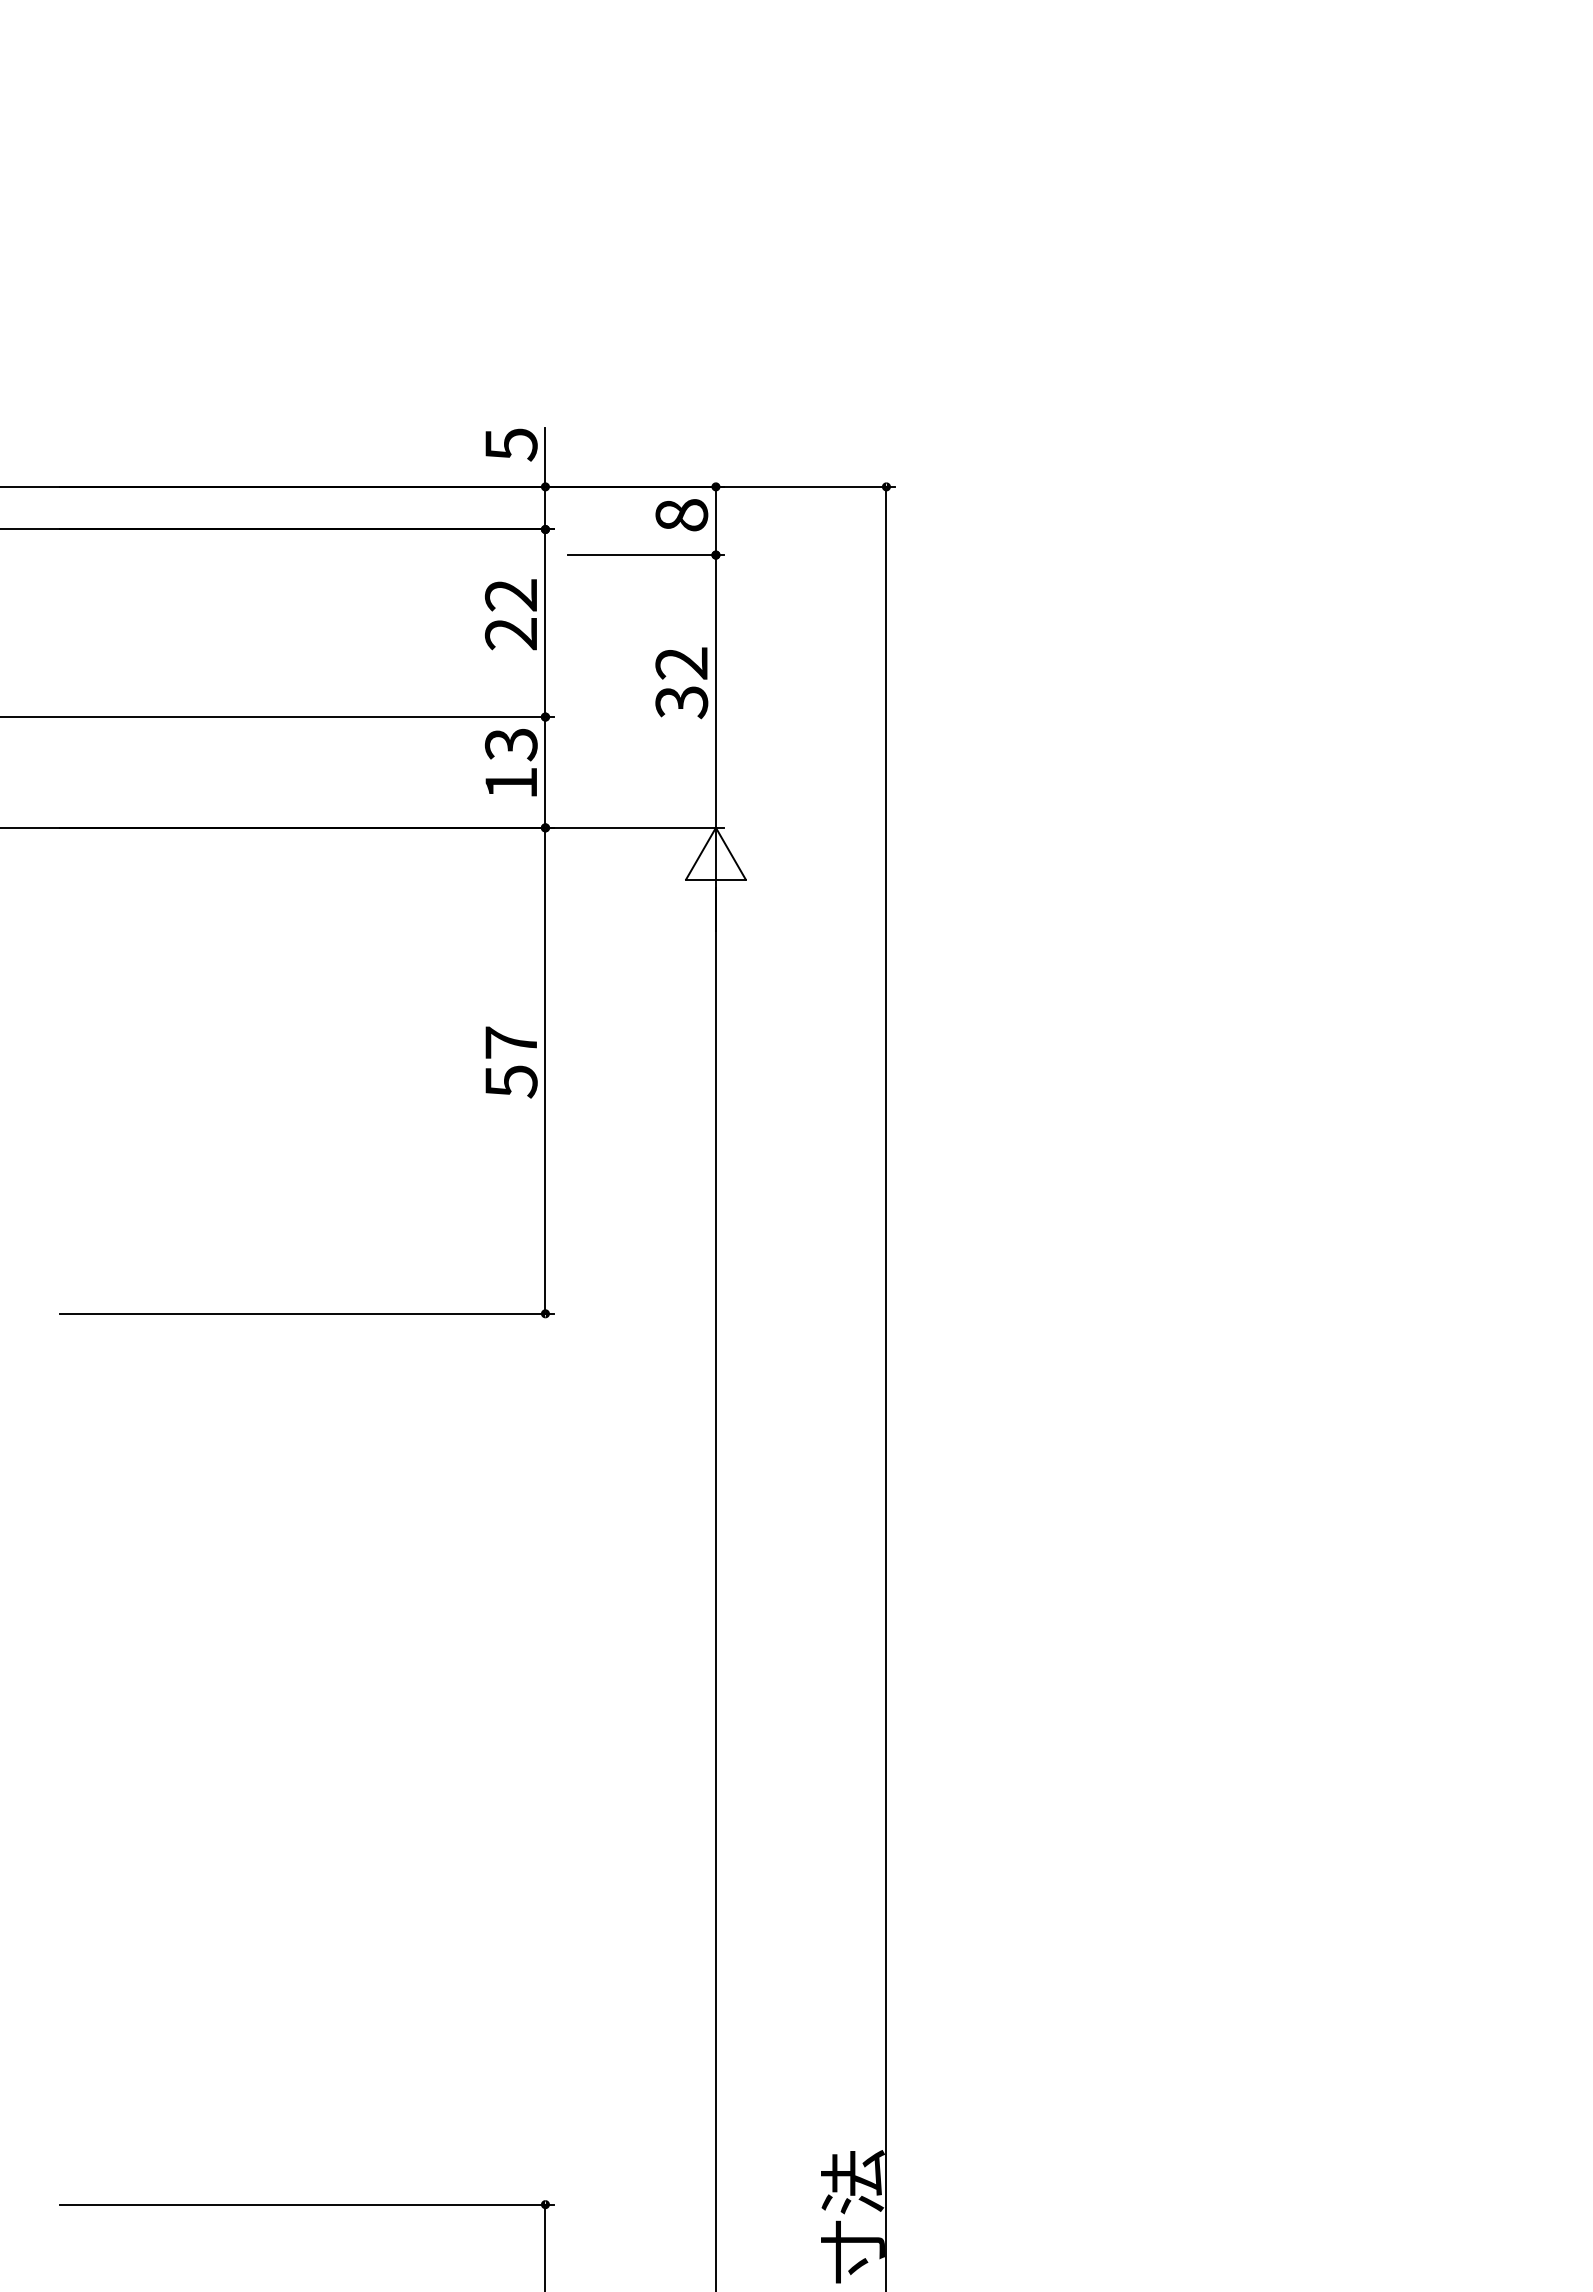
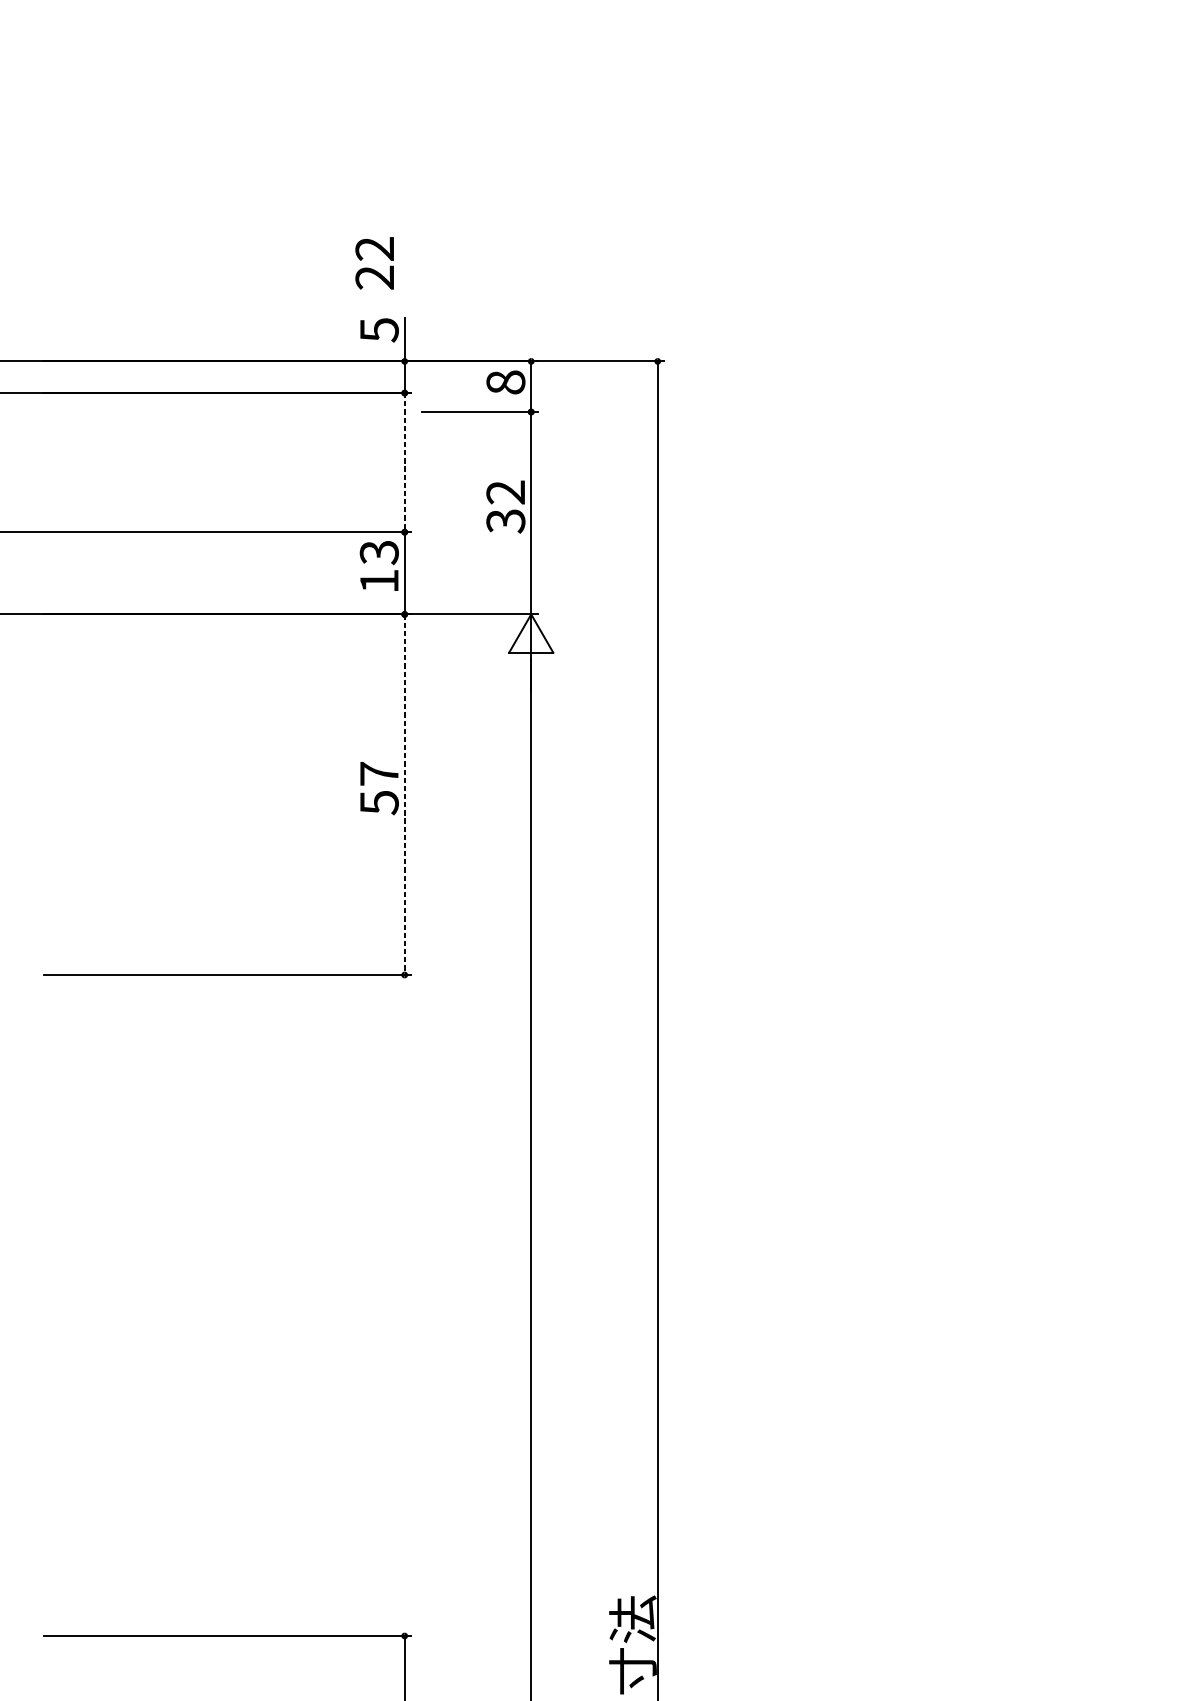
text: (510, 614) -> (374, 263), moved
line: (545, 623) -> (404, 462), solid -> dashed
line: (545, 1070) -> (404, 794), solid -> dashed

